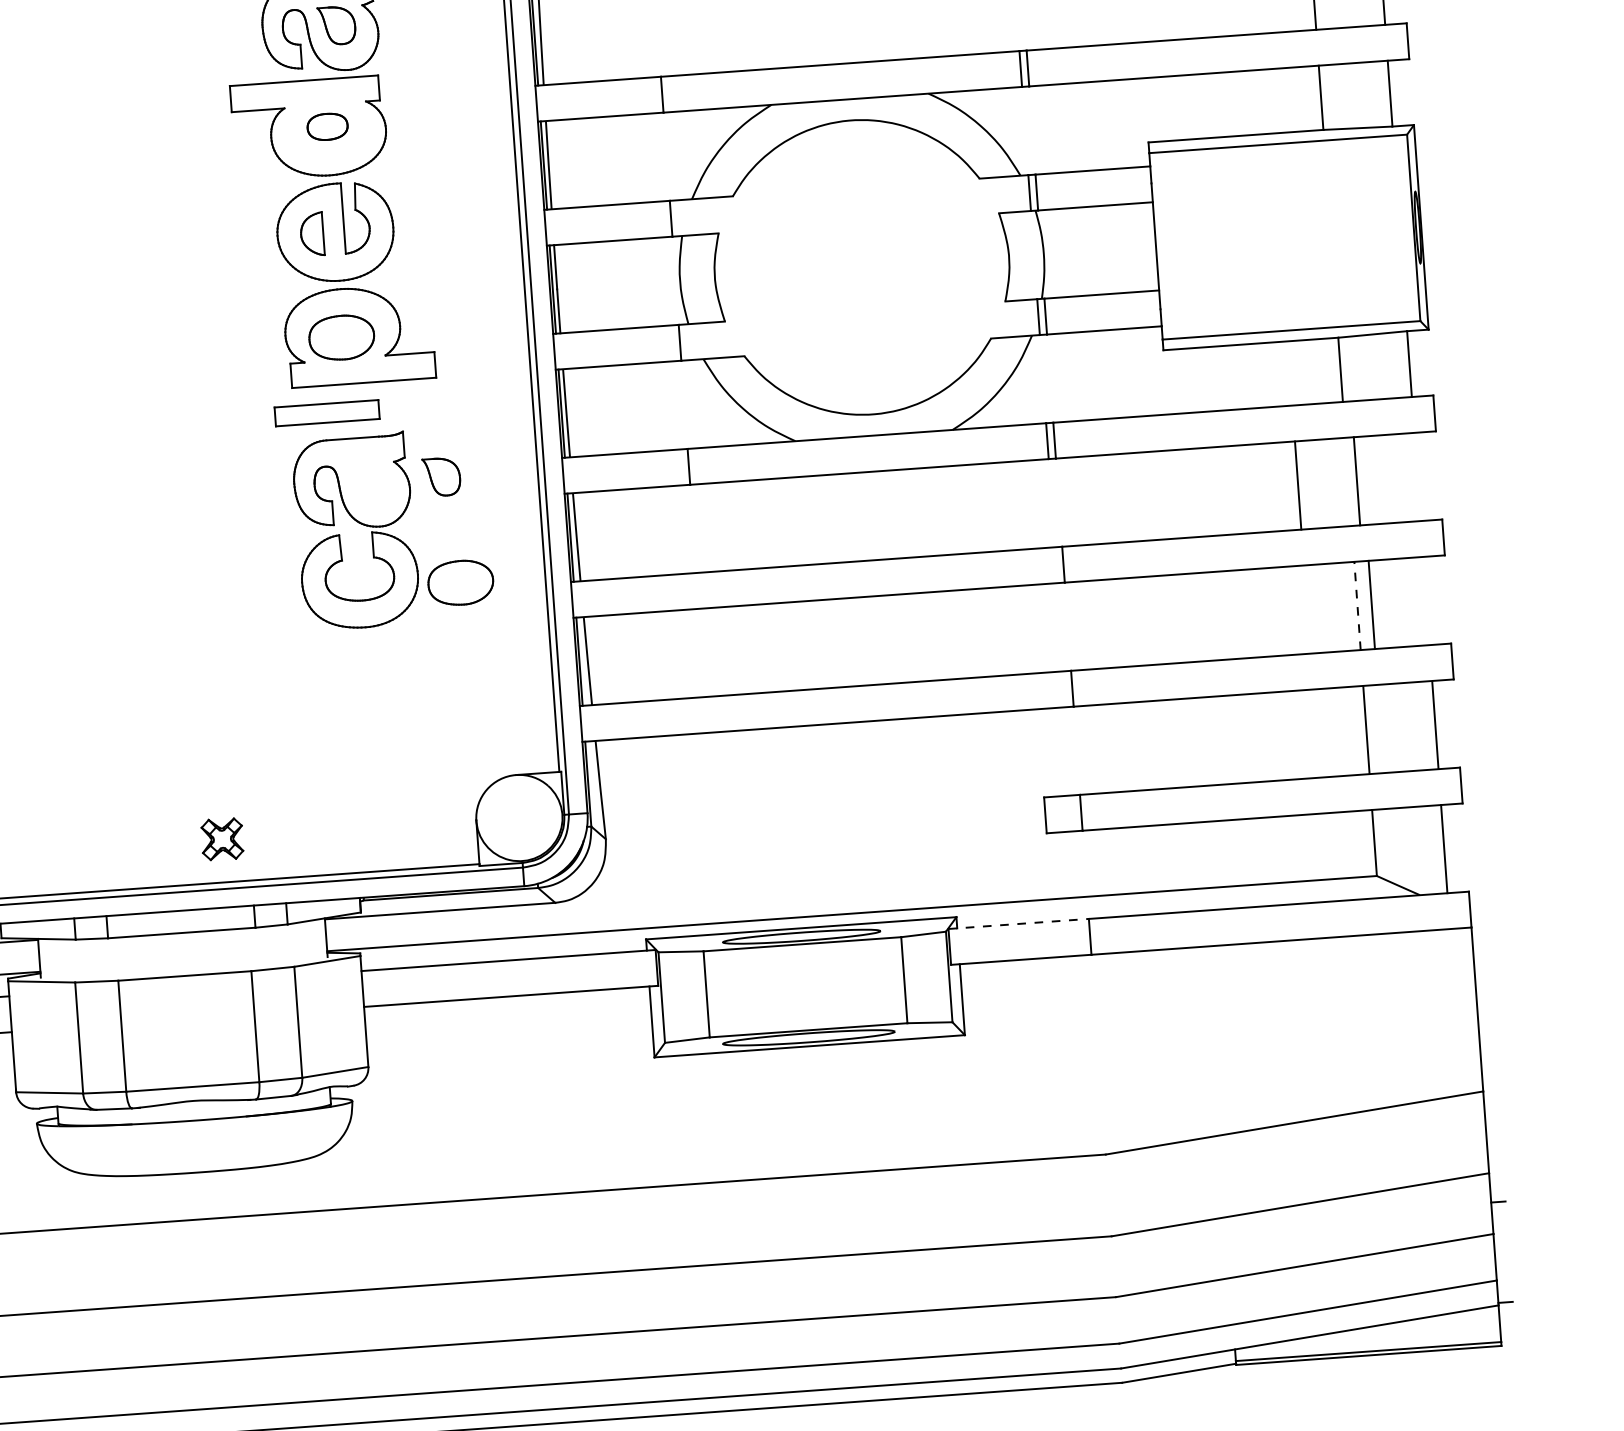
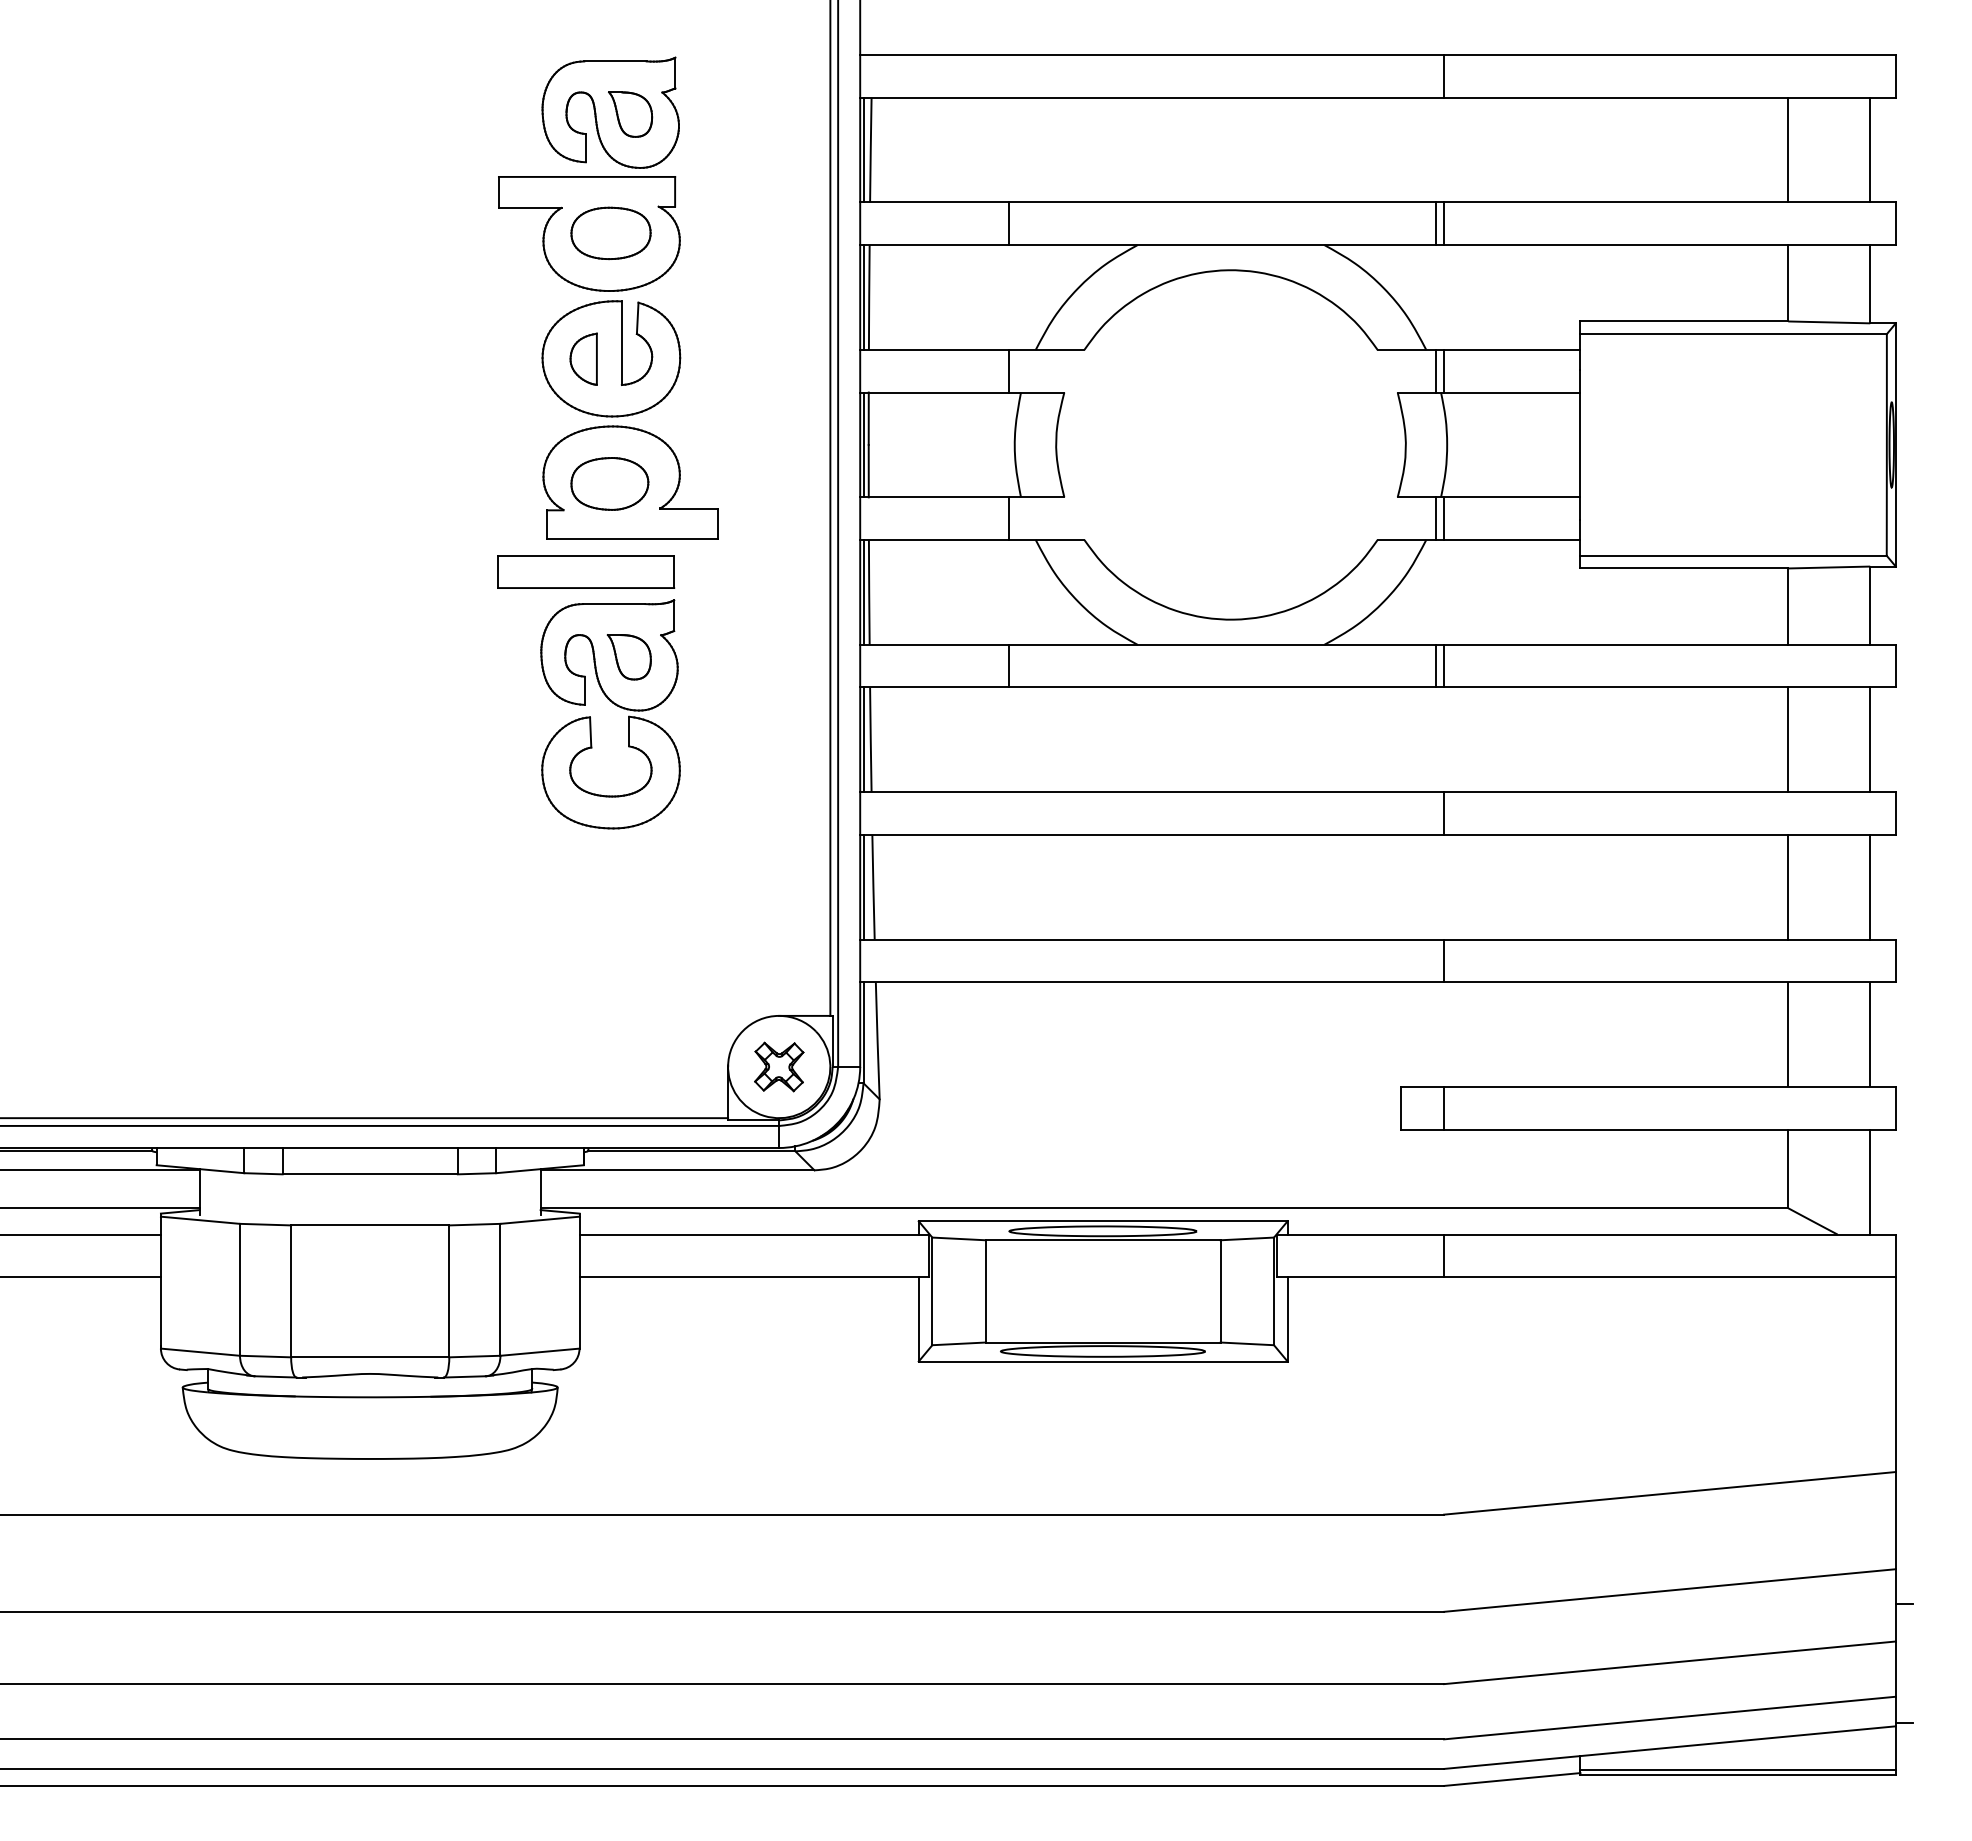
part: (327, 126) -> (610, 233), size x1.67
part: (327, 412) -> (586, 571), size x1.43
part: (441, 477) -> (628, 657), moved
line: (1357, 481) -> (1870, 739), moved
line: (1298, 485) -> (1788, 739), moved
part: (460, 582) -> (729, 783), removed
line: (1371, 604) -> (1870, 886), moved
line: (1357, 605) -> (1788, 886), dashed -> solid
part: (222, 838) -> (779, 1066), moved
line: (1019, 923) -> (1361, 1234), dashed -> solid

